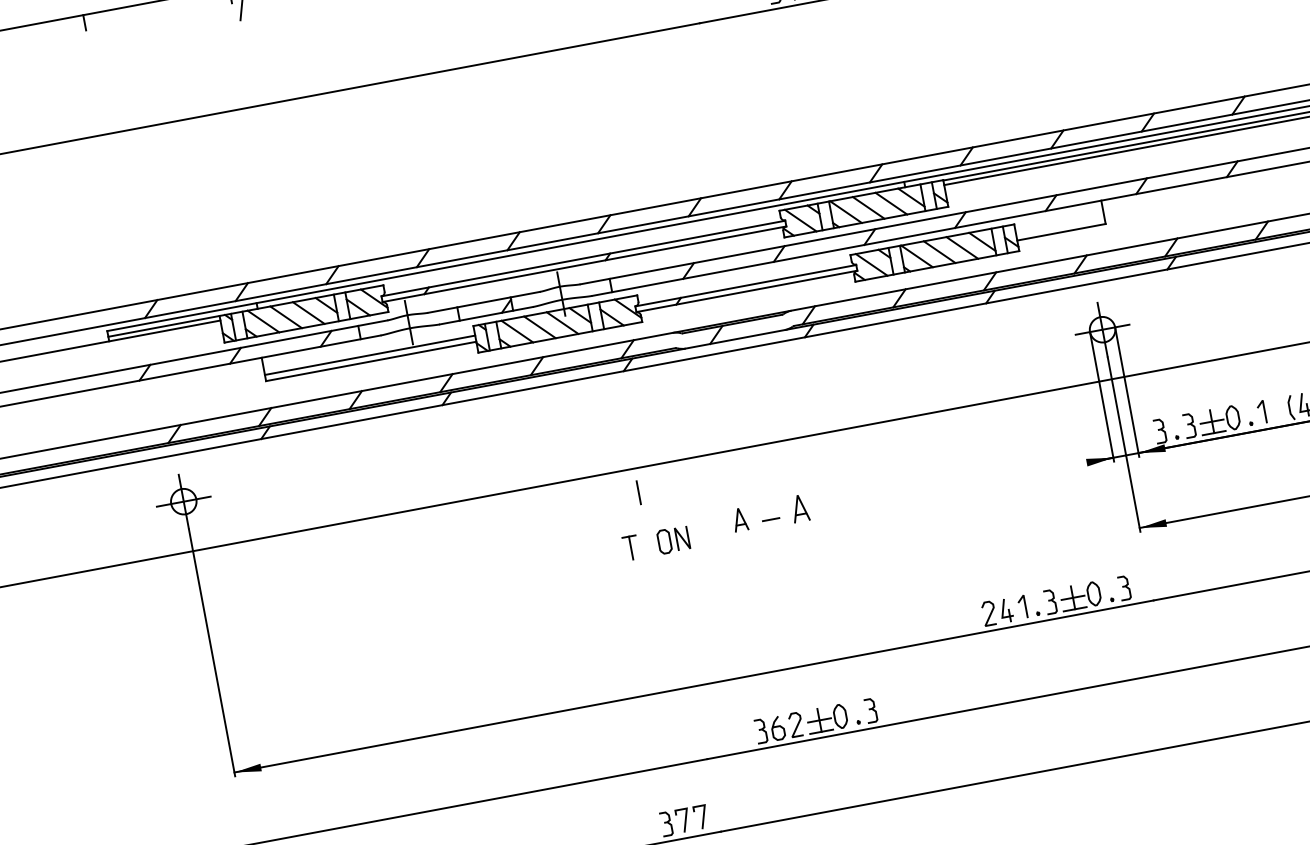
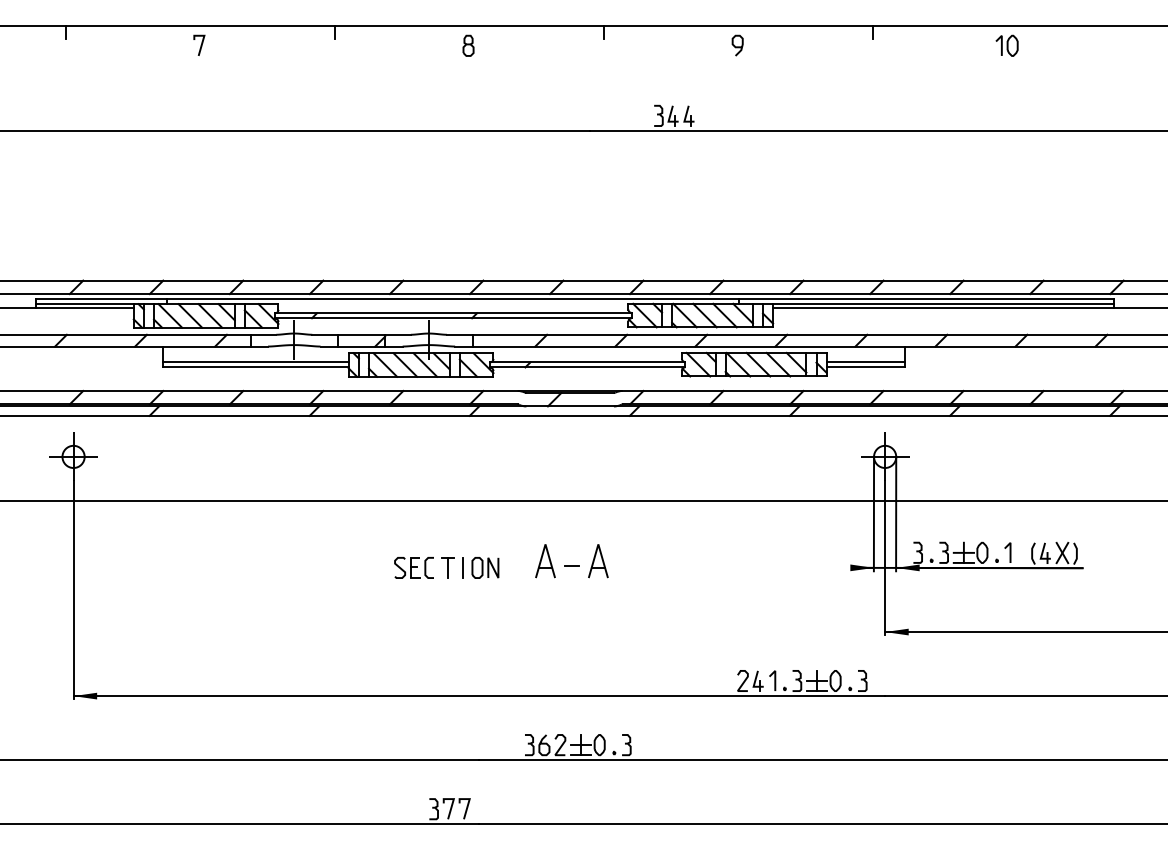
line: (1060, 225) -> (865, 361), added
line: (637, 492) -> (462, 567), moved
part: (800, 508) -> (598, 561), size x1.43
part: (740, 520) -> (545, 561), size x1.67
part: (592, 554) -> (413, 567), added

